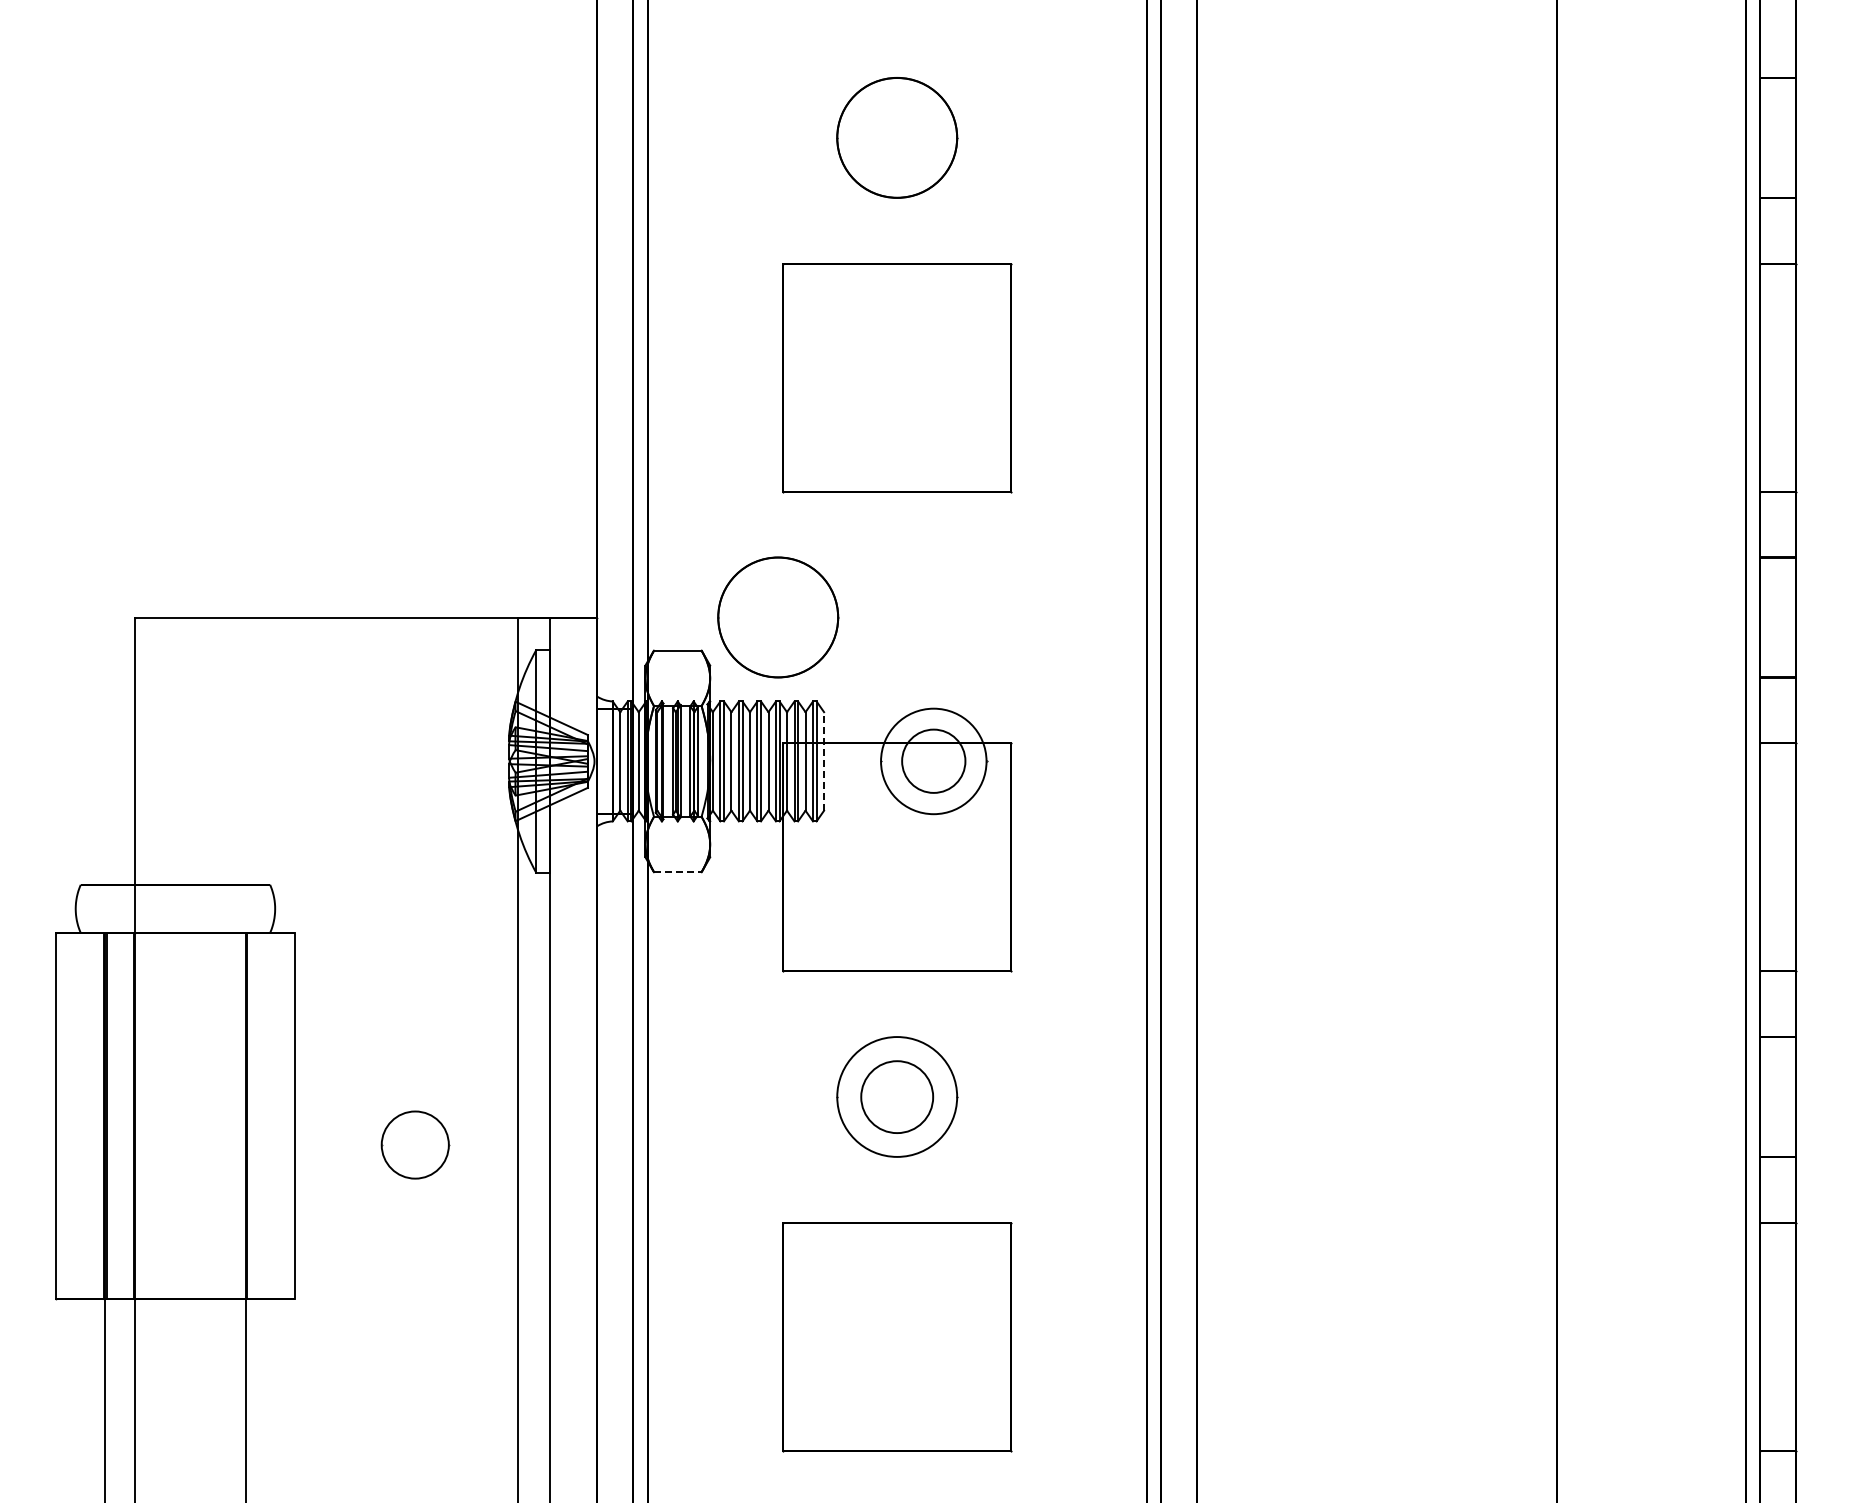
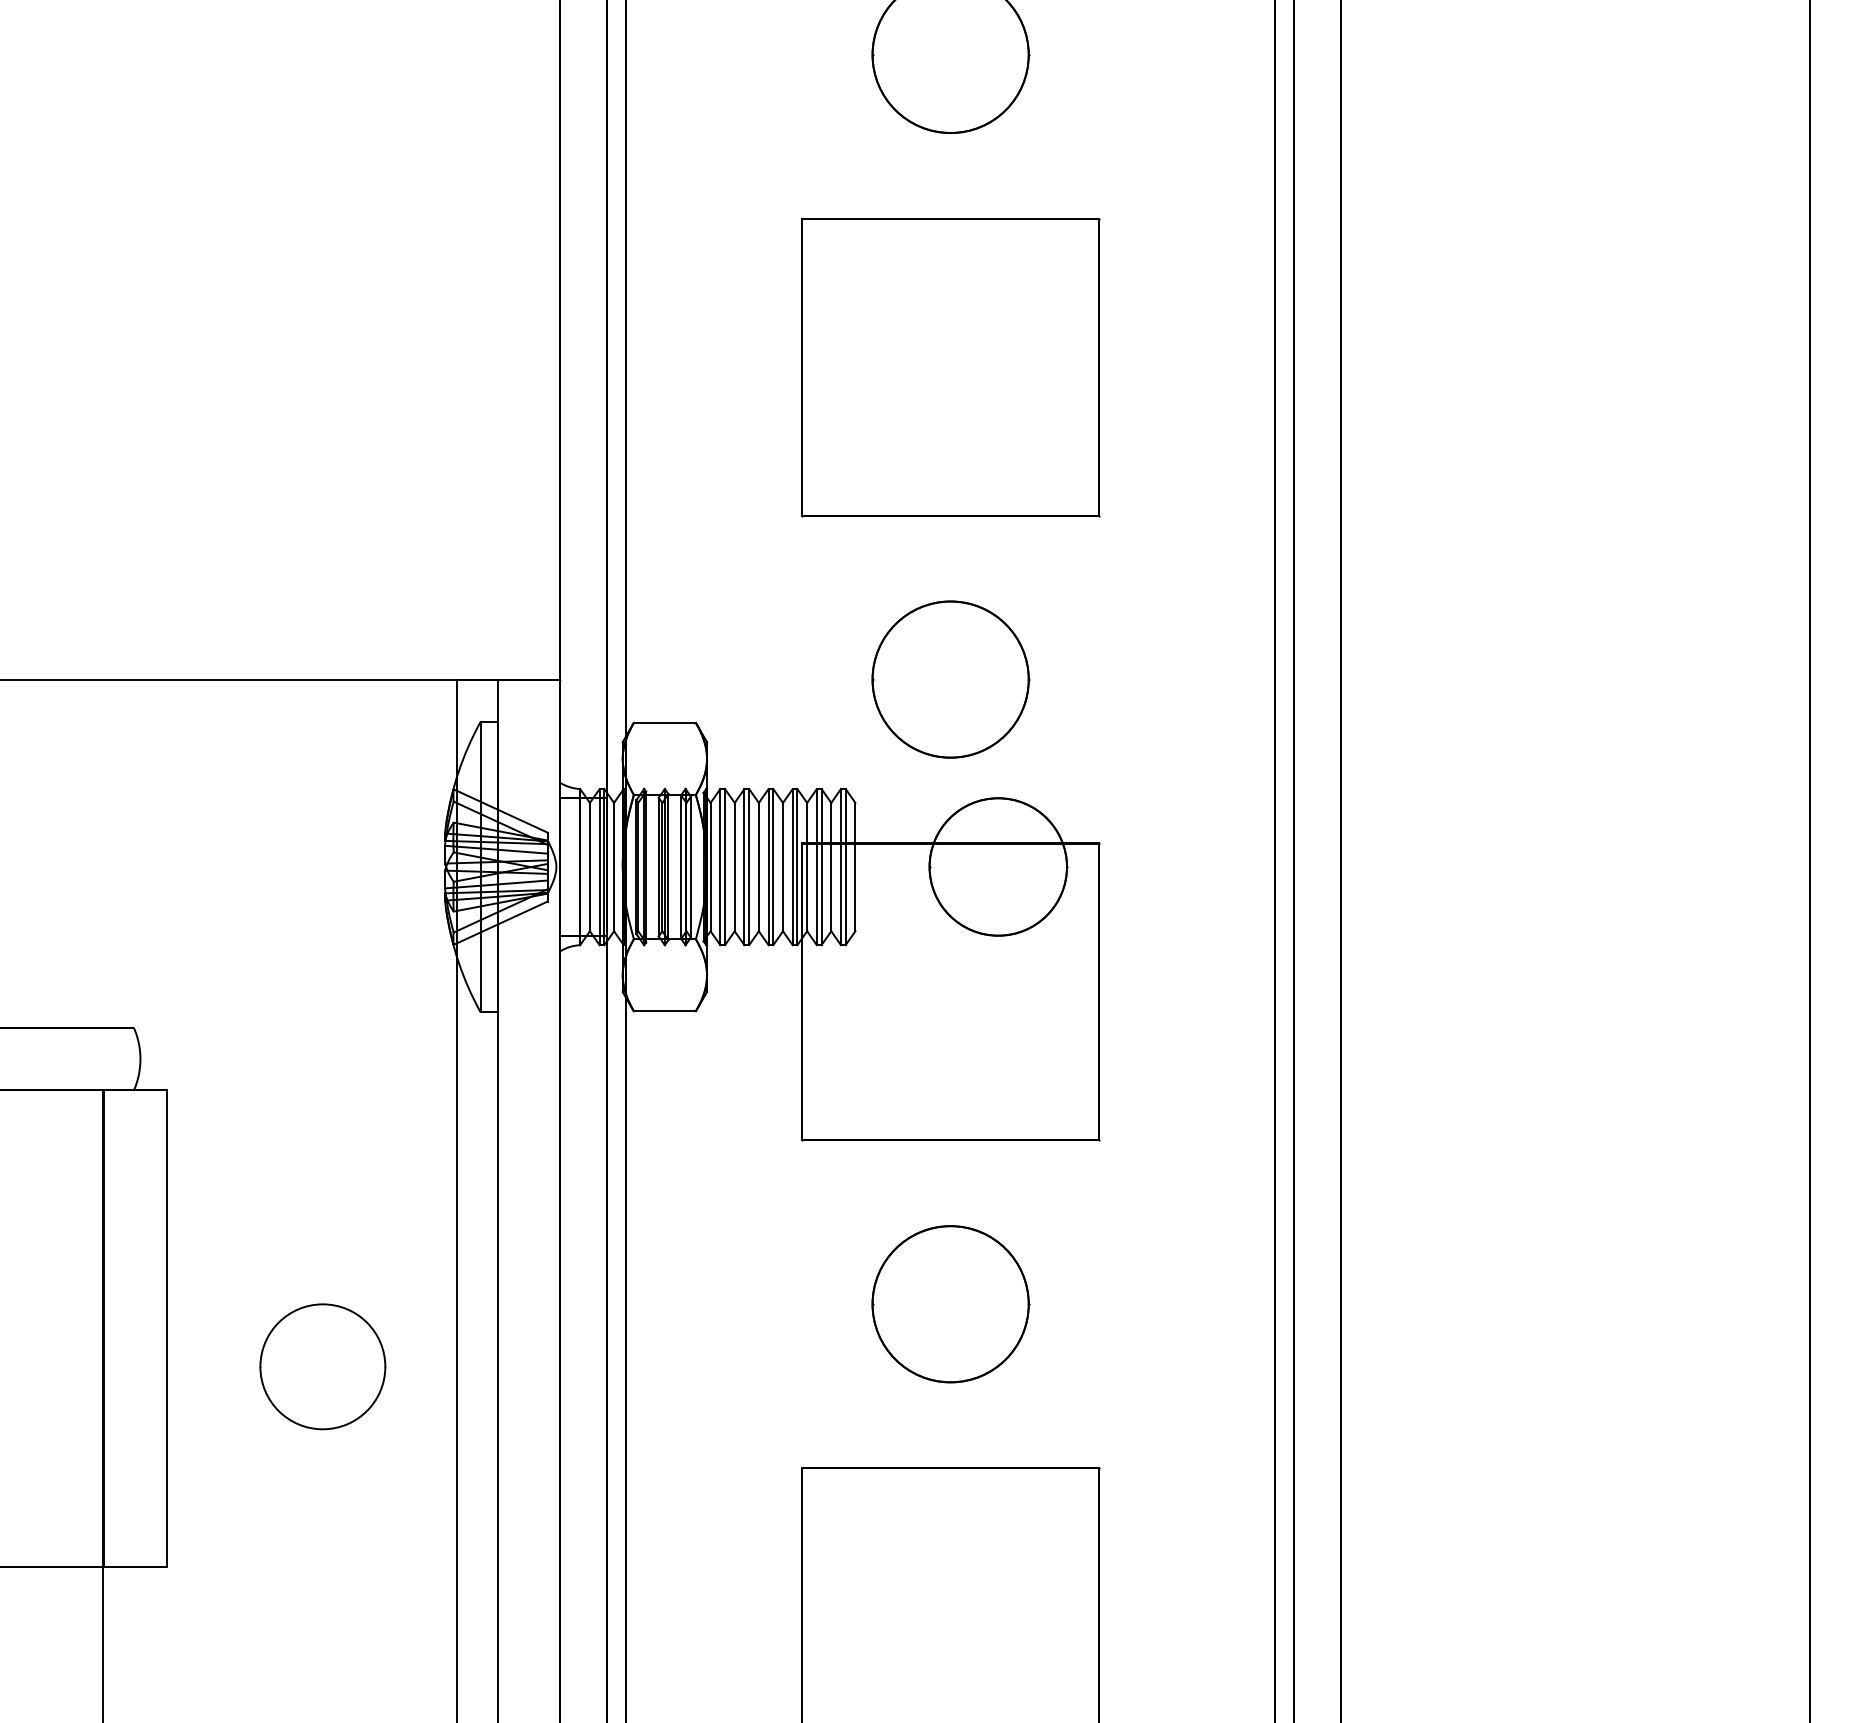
part: (778, 617) -> (951, 679), moved
line: (824, 760) -> (855, 865), dashed -> solid
circle: (933, 761) -> (997, 867), size x1.67
line: (677, 872) -> (664, 1011), dashed -> solid
circle: (897, 1097) -> (951, 1304), size x1.67
part: (415, 1144) -> (323, 1366), size x1.43

